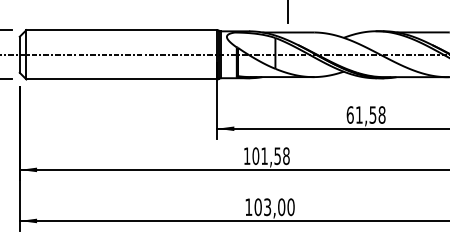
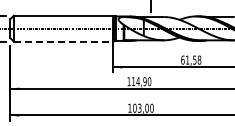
line: (121, 79) -> (63, 41), solid -> dashed
text: (270, 155) -> (141, 81), 101,58 -> 114,90

